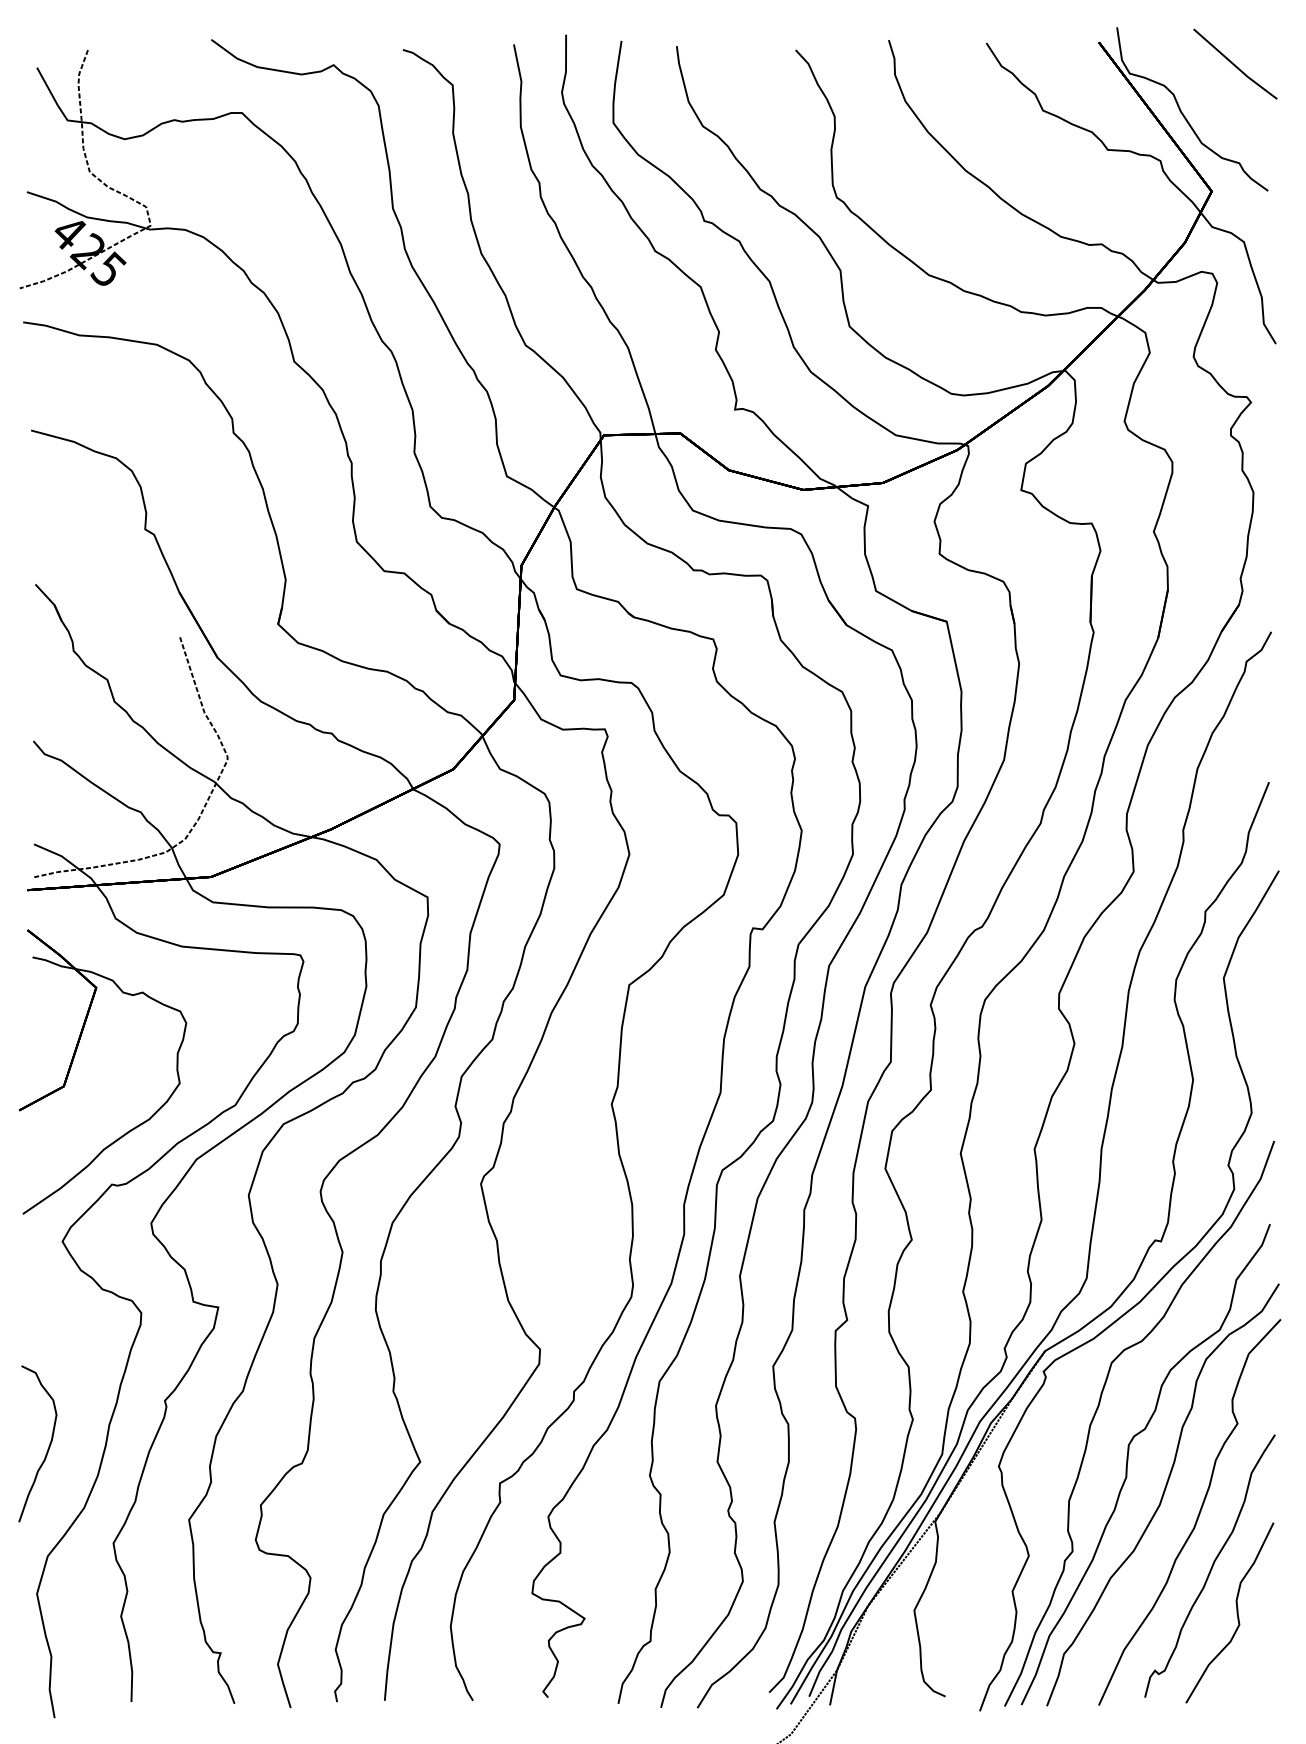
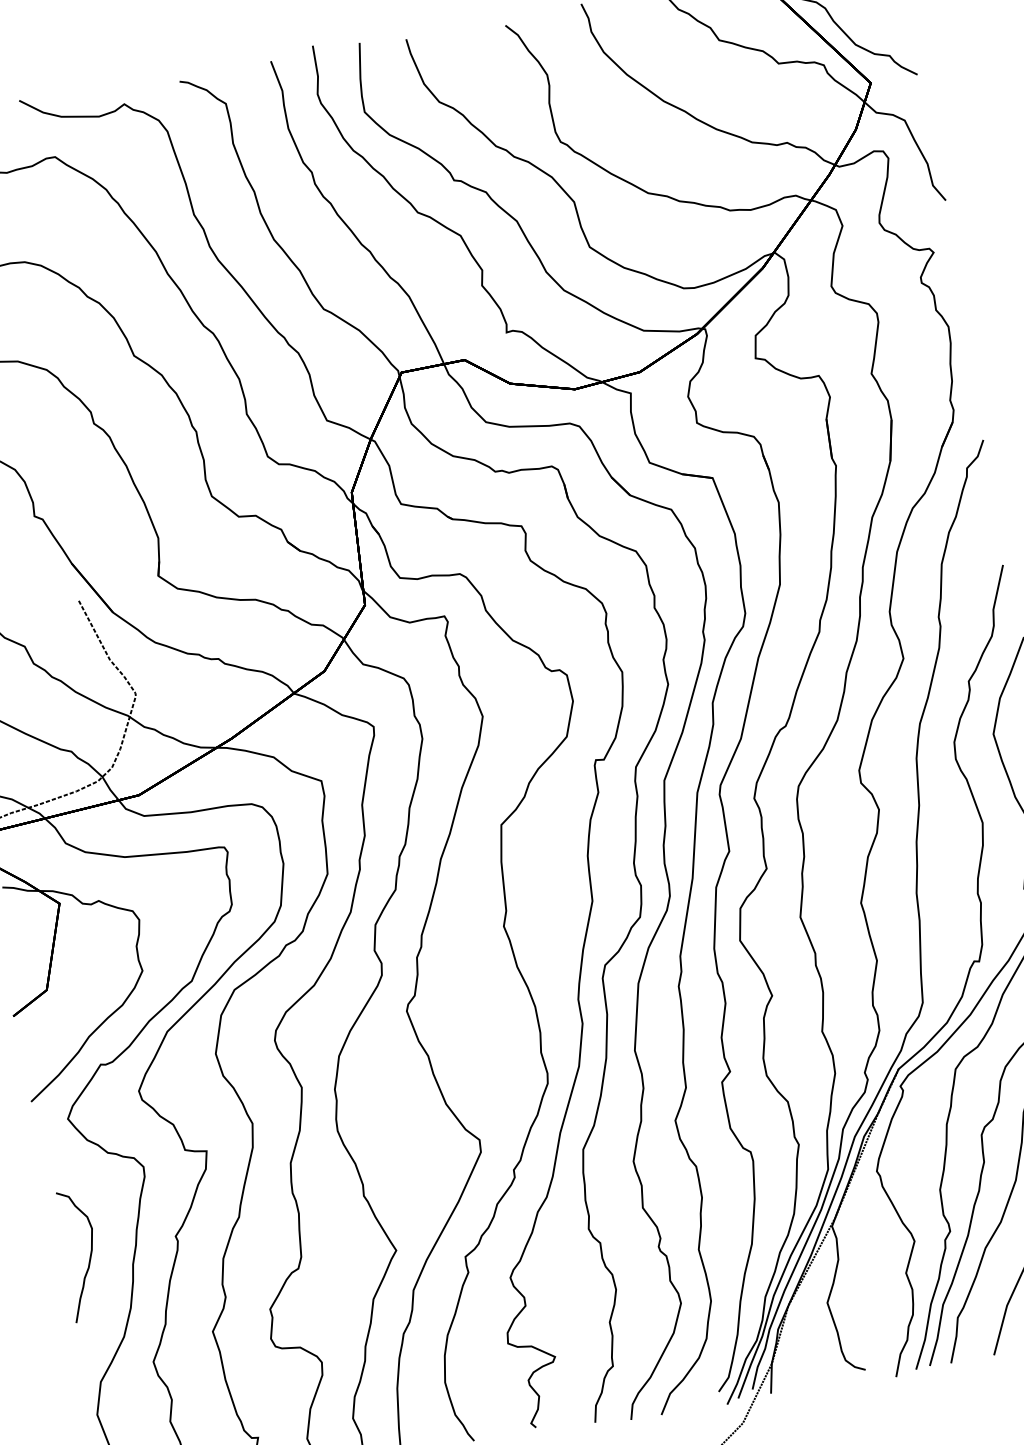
curve: (48, 1446) -> (89, 1256), moved

